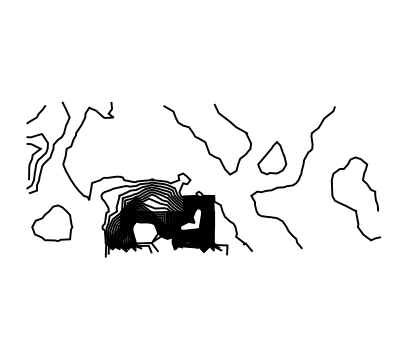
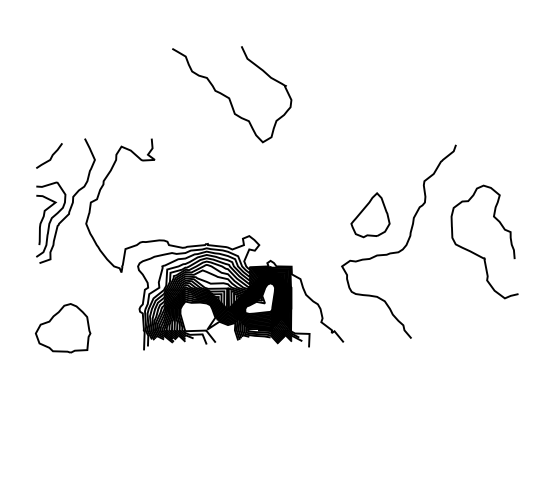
curve: (205, 141) -> (229, 97), moved
curve: (351, 207) -> (478, 253), moved
part: (52, 222) -> (63, 327), moved

